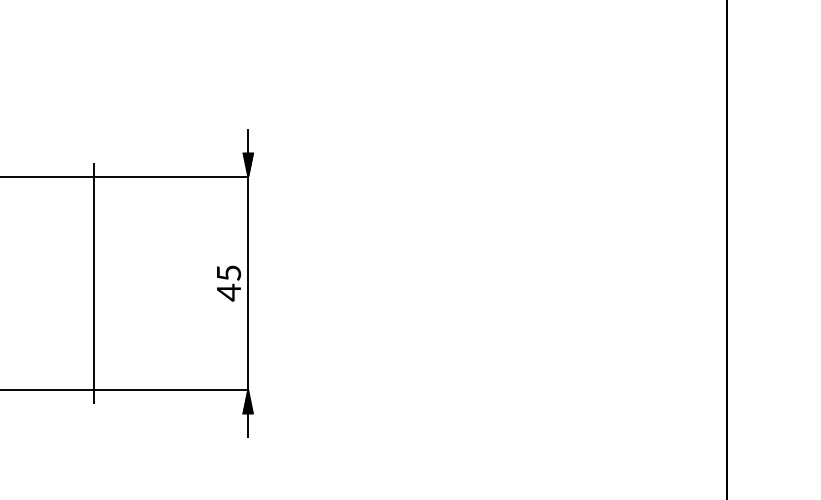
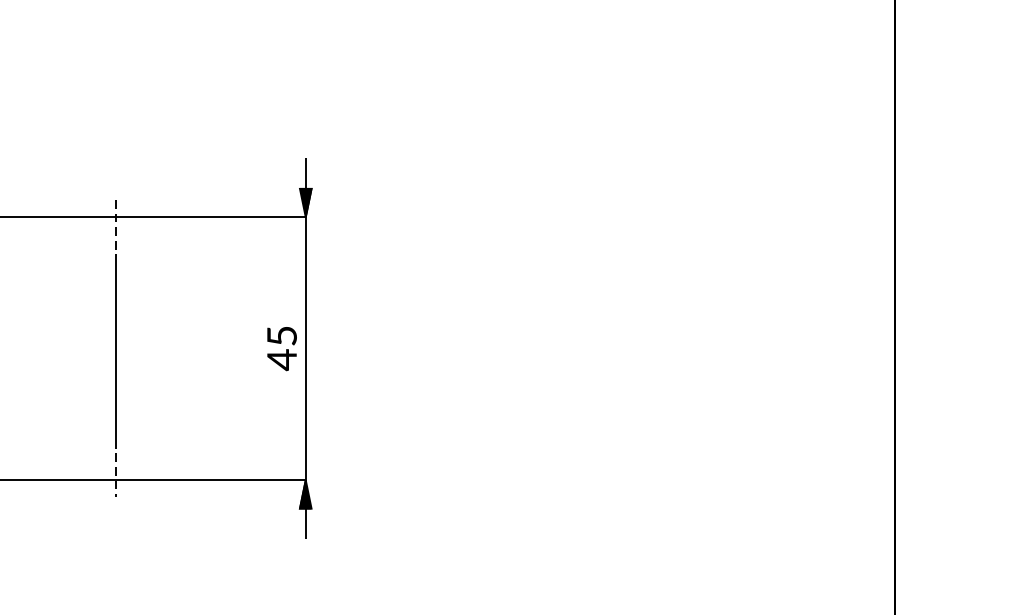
line: (94, 186) -> (116, 229), solid -> dashed
line: (94, 381) -> (116, 469), solid -> dashed

